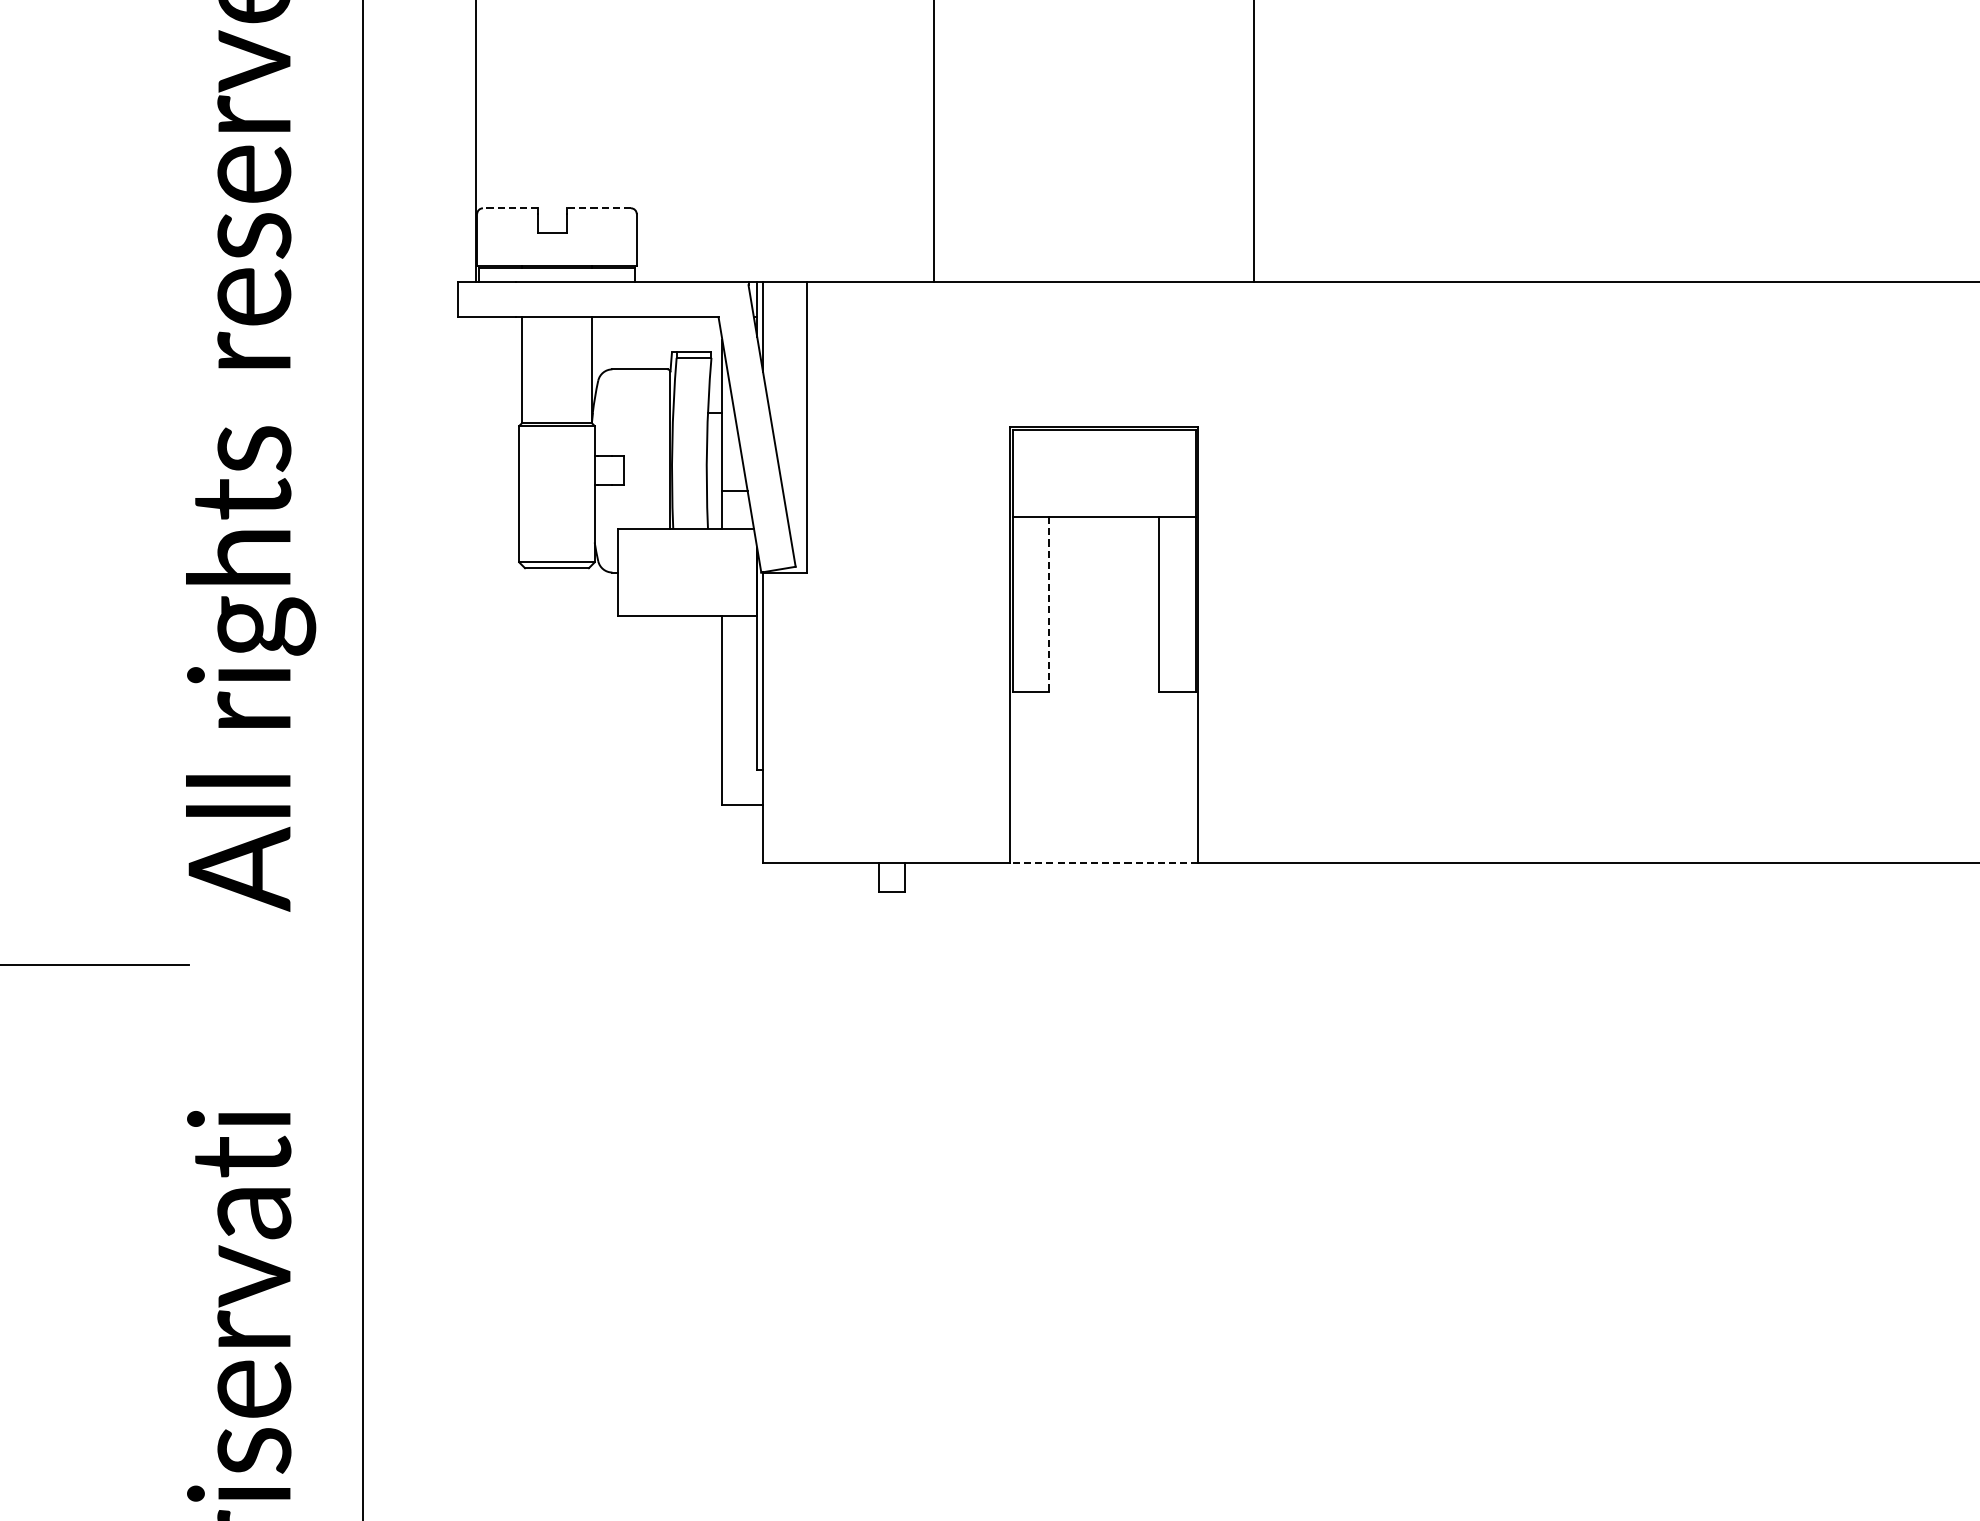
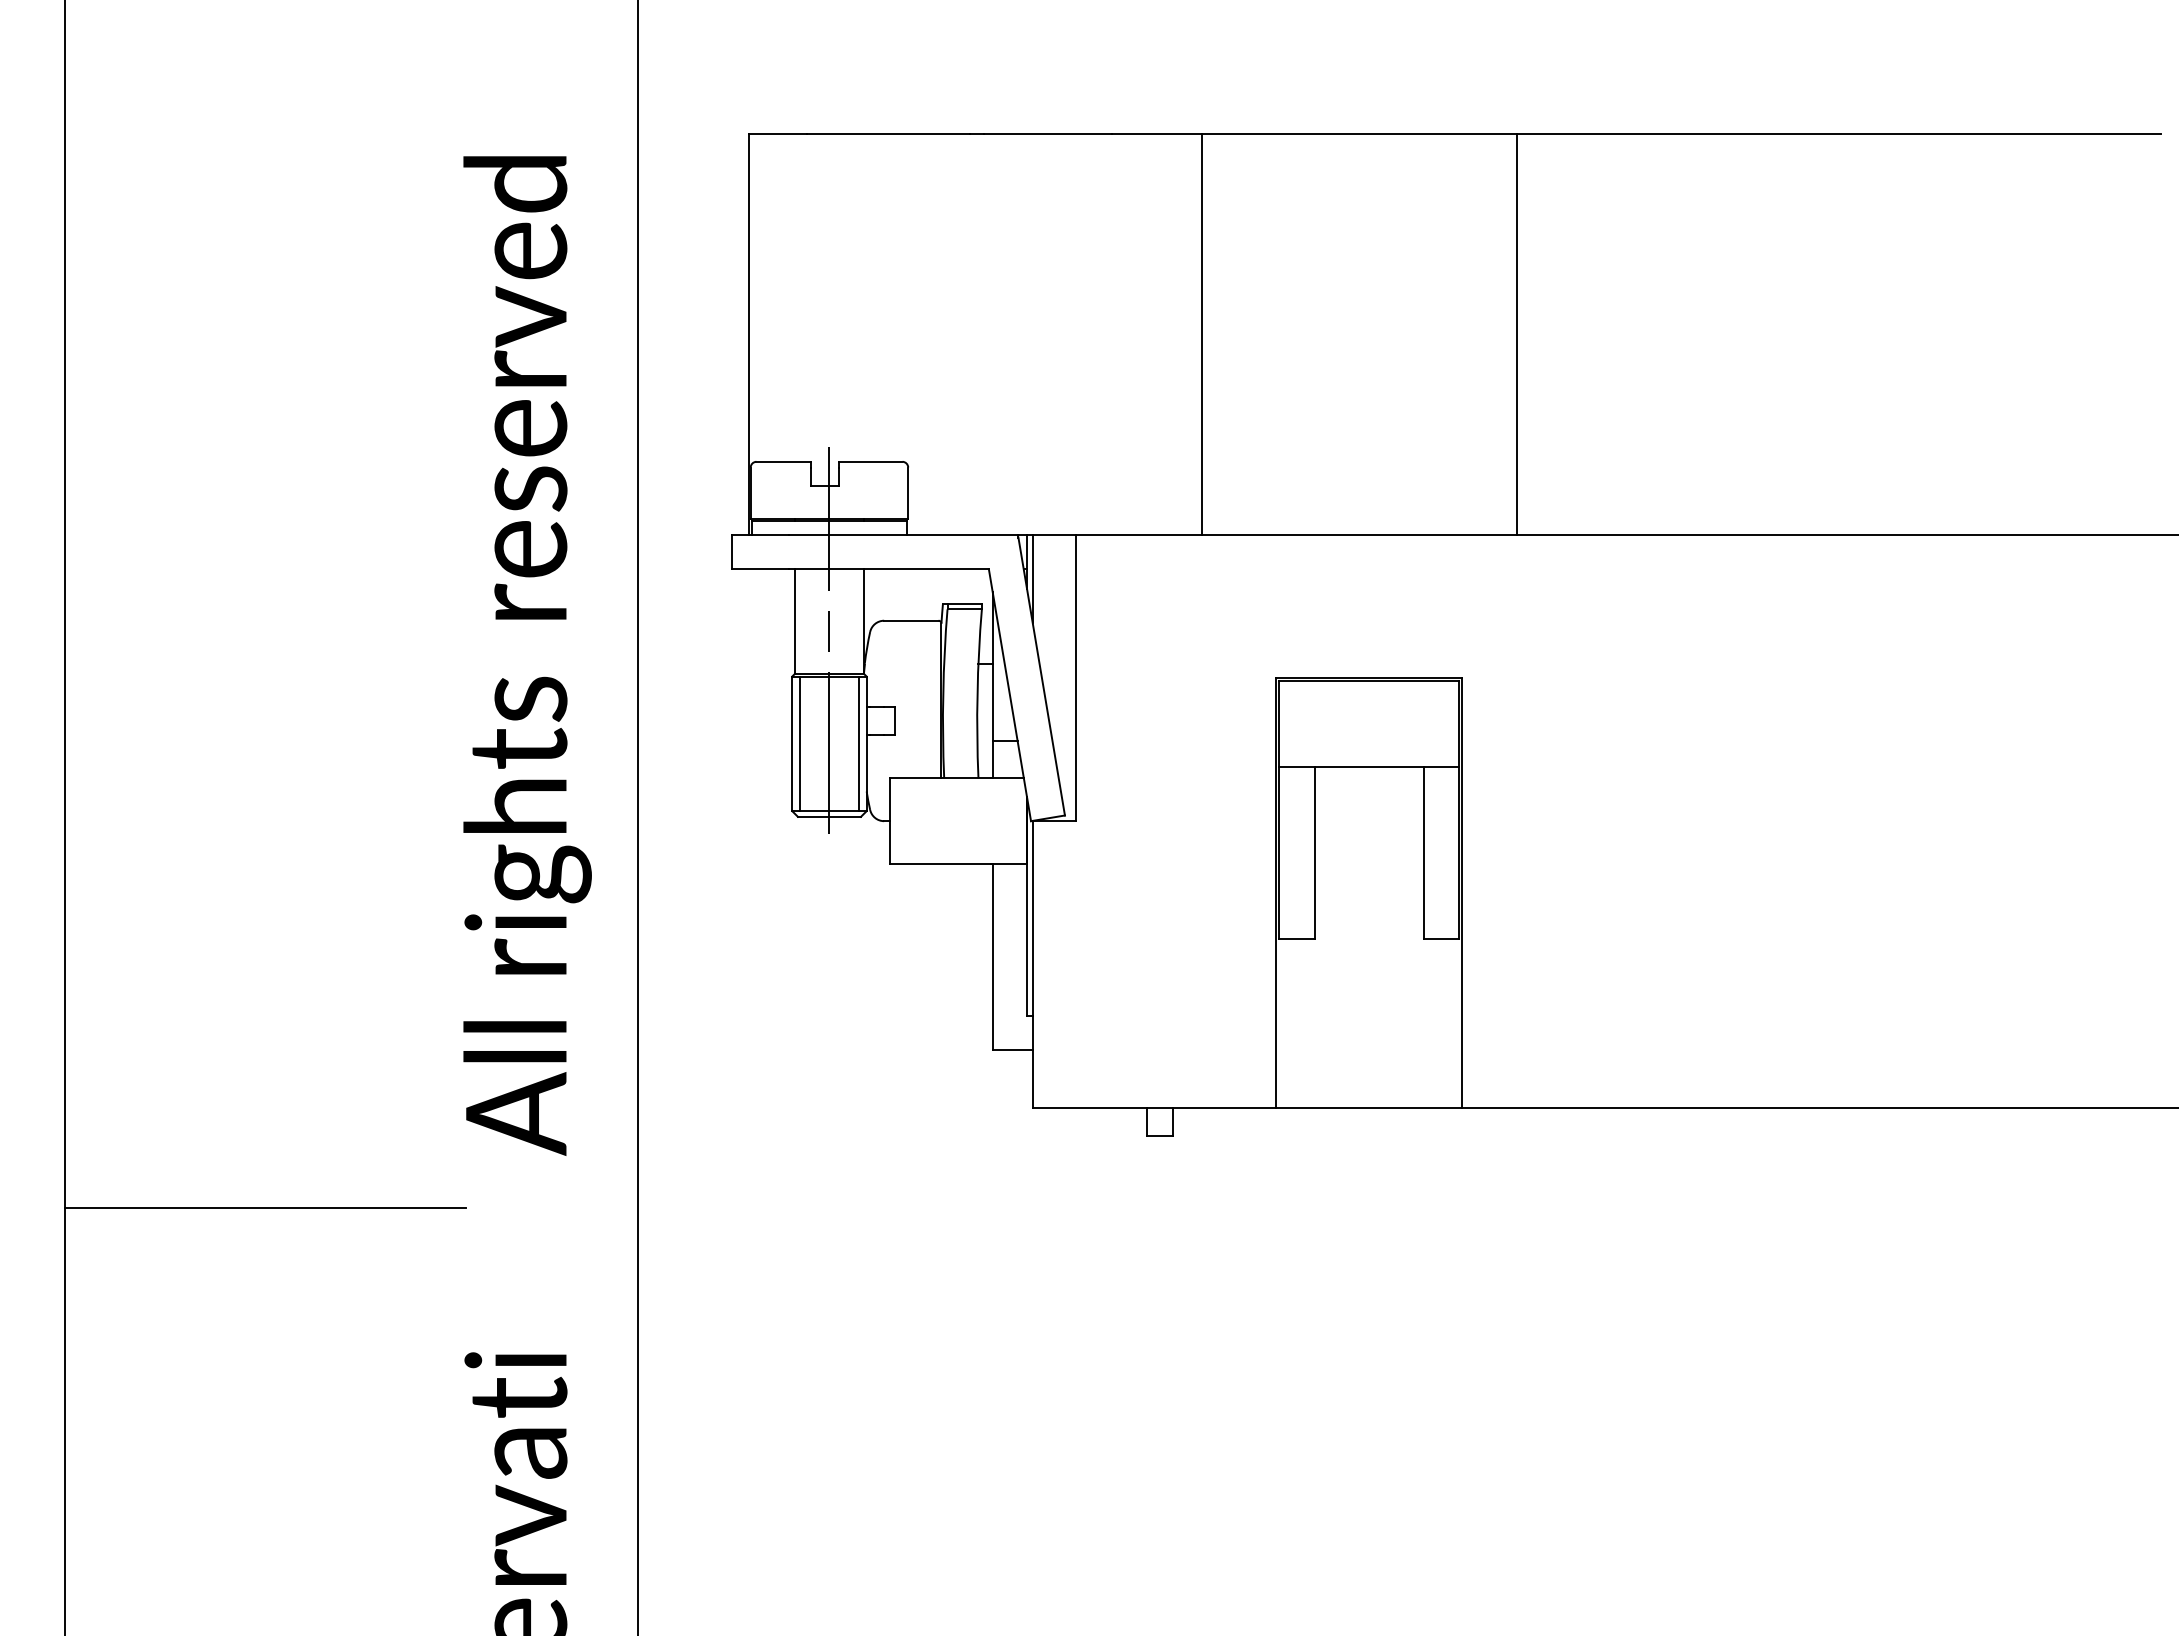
line: (510, 207) -> (783, 461), dashed -> solid
line: (598, 207) -> (870, 461), dashed -> solid
line: (557, 389) -> (829, 640), added
line: (526, 493) -> (799, 743), added
line: (586, 493) -> (858, 743), added
line: (1048, 604) -> (1314, 852), dashed -> solid
line: (1103, 862) -> (1368, 1107), dashed -> solid

